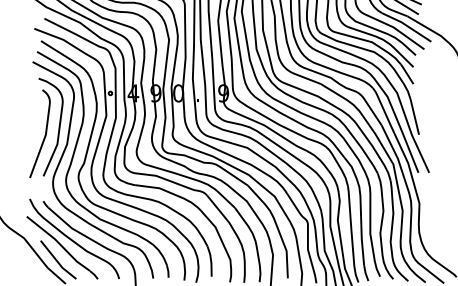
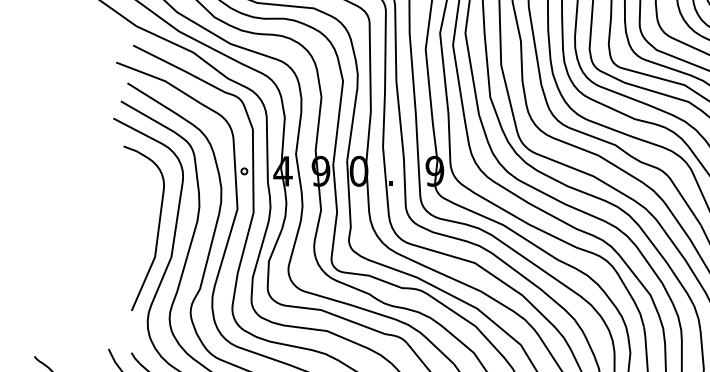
curve: (44, 135) -> (133, 242), removed

